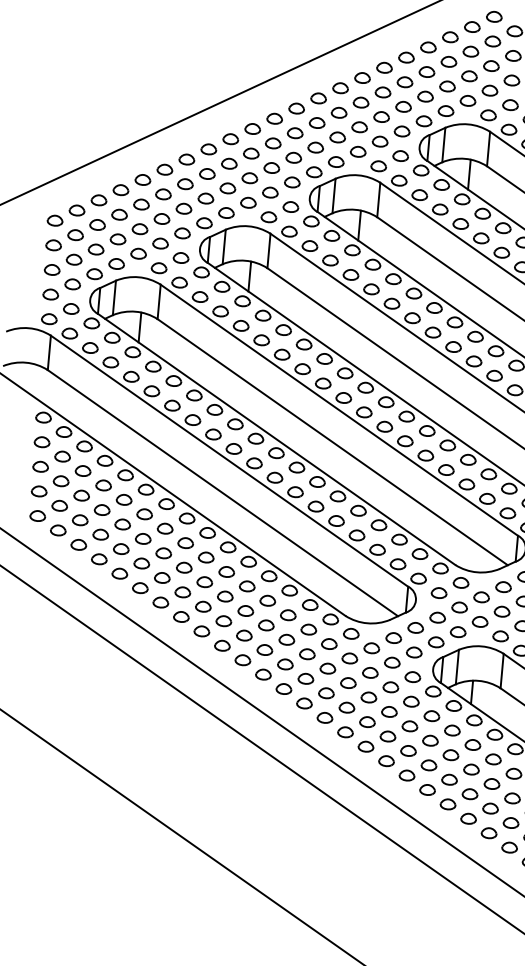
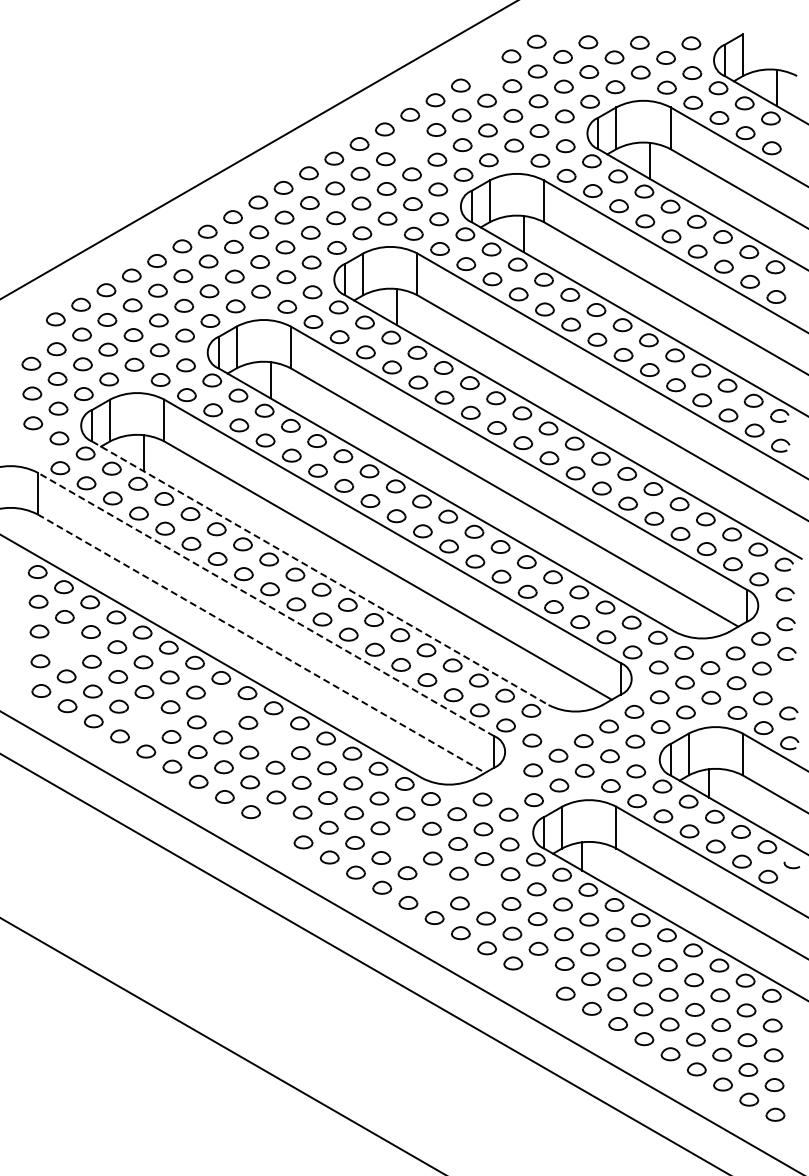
part: (449, 36) -> (485, 70), removed
part: (382, 92) -> (410, 144), removed
part: (55, 220) -> (30, 333), removed
part: (48, 318) -> (33, 452), removed
line: (276, 439) -> (320, 573), solid -> dashed
line: (229, 461) -> (266, 604), solid -> dashed
part: (61, 481) -> (65, 646), removed
line: (222, 493) -> (261, 643), solid -> dashed
part: (186, 542) -> (222, 707), removed
part: (121, 548) -> (145, 721), removed
part: (226, 571) -> (274, 737), removed
part: (461, 582) -> (557, 725), removed
part: (415, 627) -> (507, 784), removed
part: (222, 646) -> (277, 827), removed
part: (327, 668) -> (406, 843), removed
part: (346, 707) -> (433, 888), removed
part: (389, 711) -> (485, 888), removed
part: (427, 789) -> (539, 978), removed

